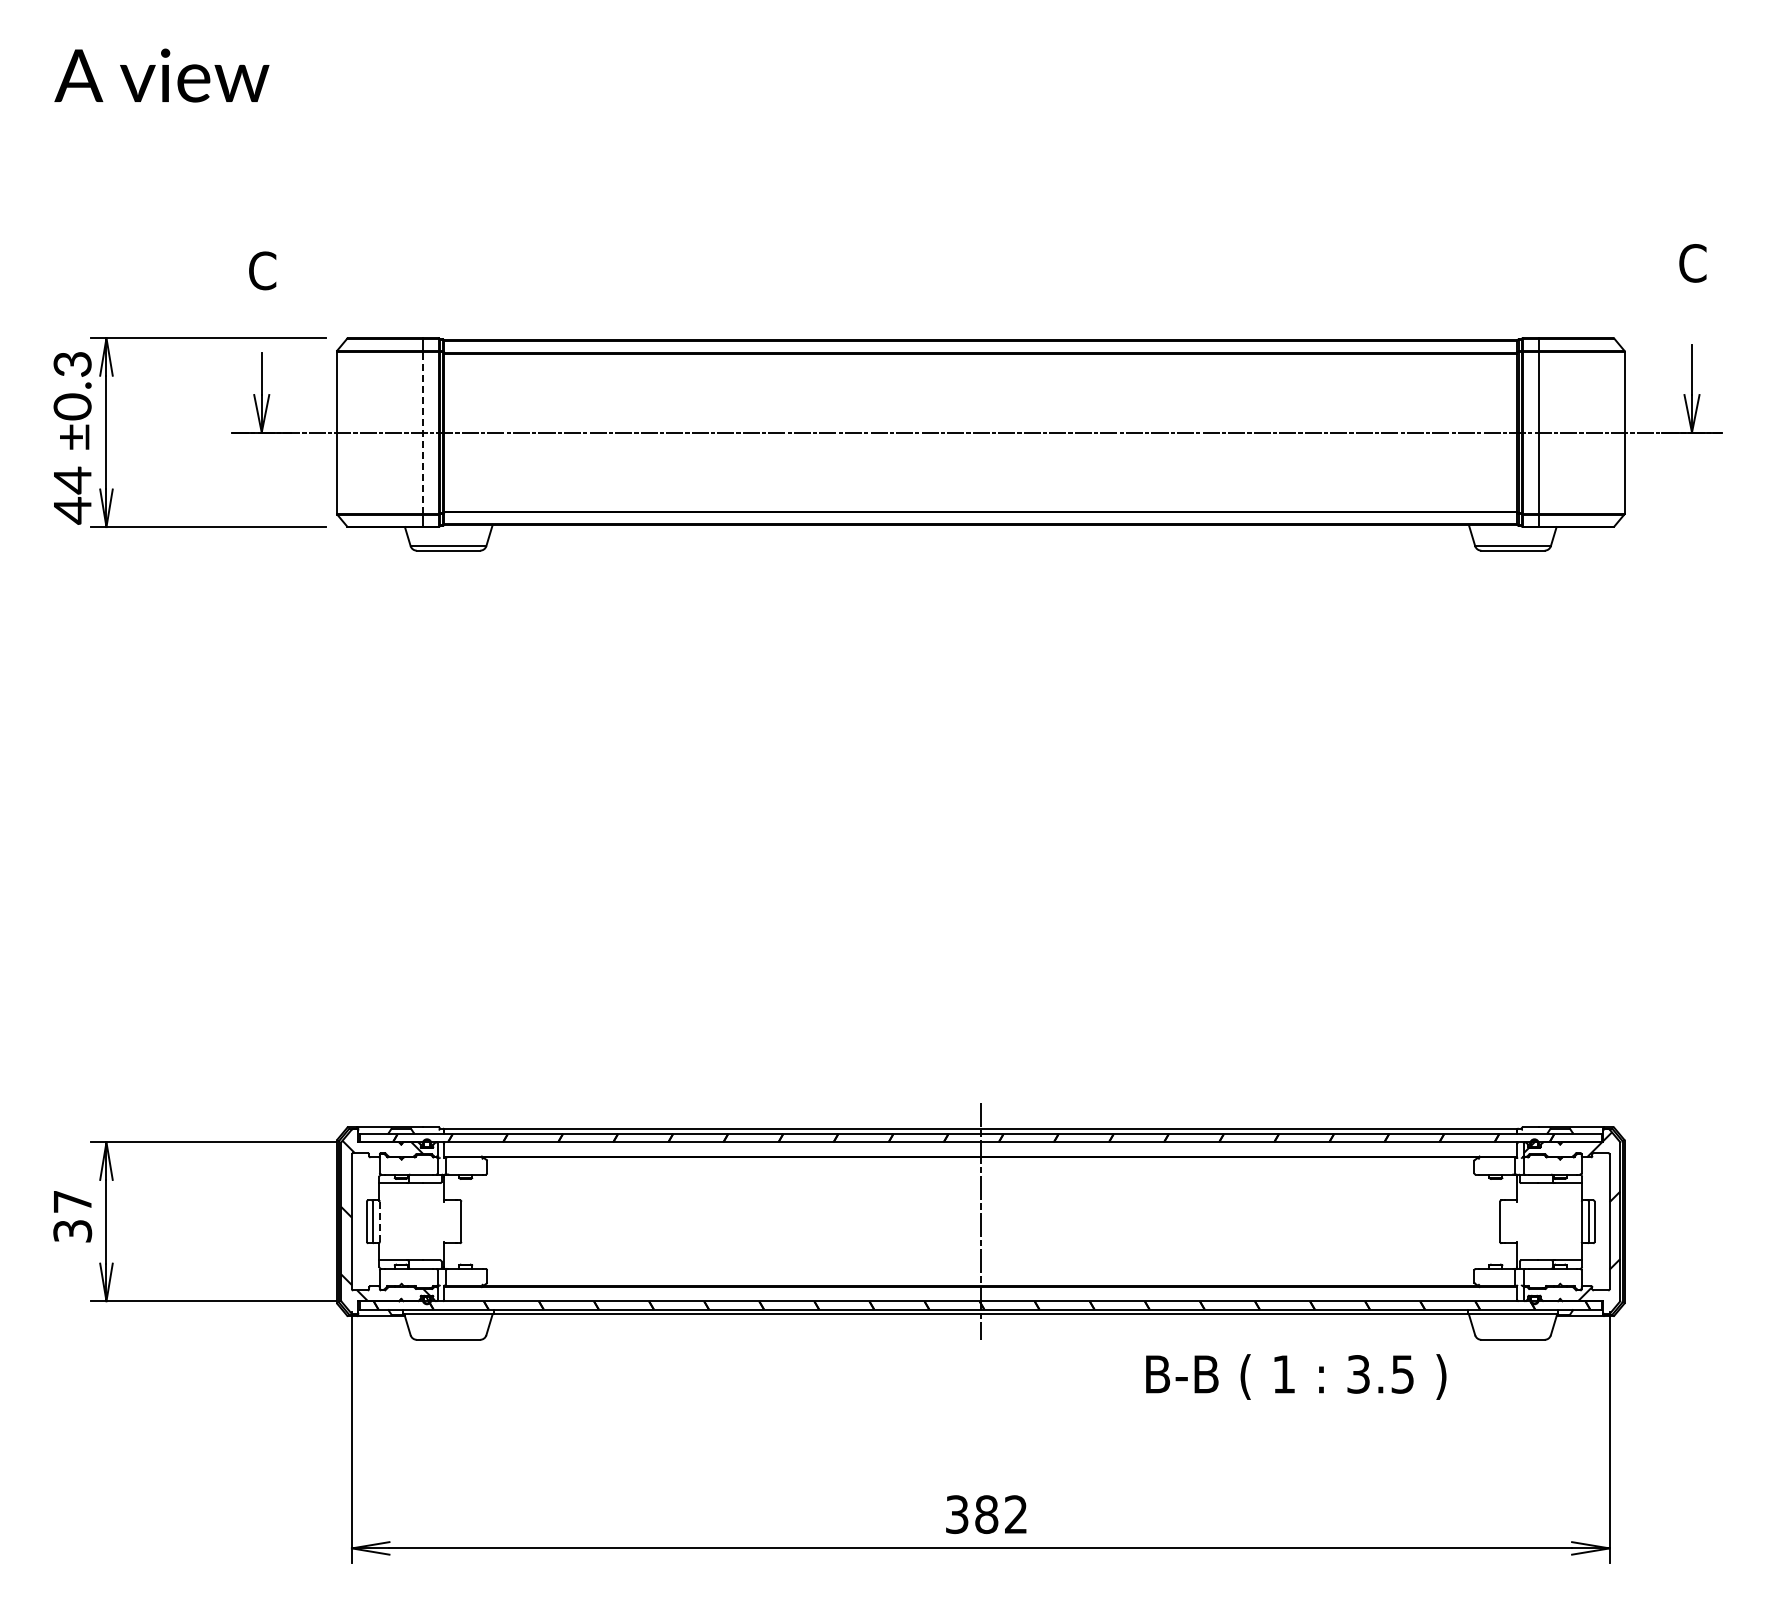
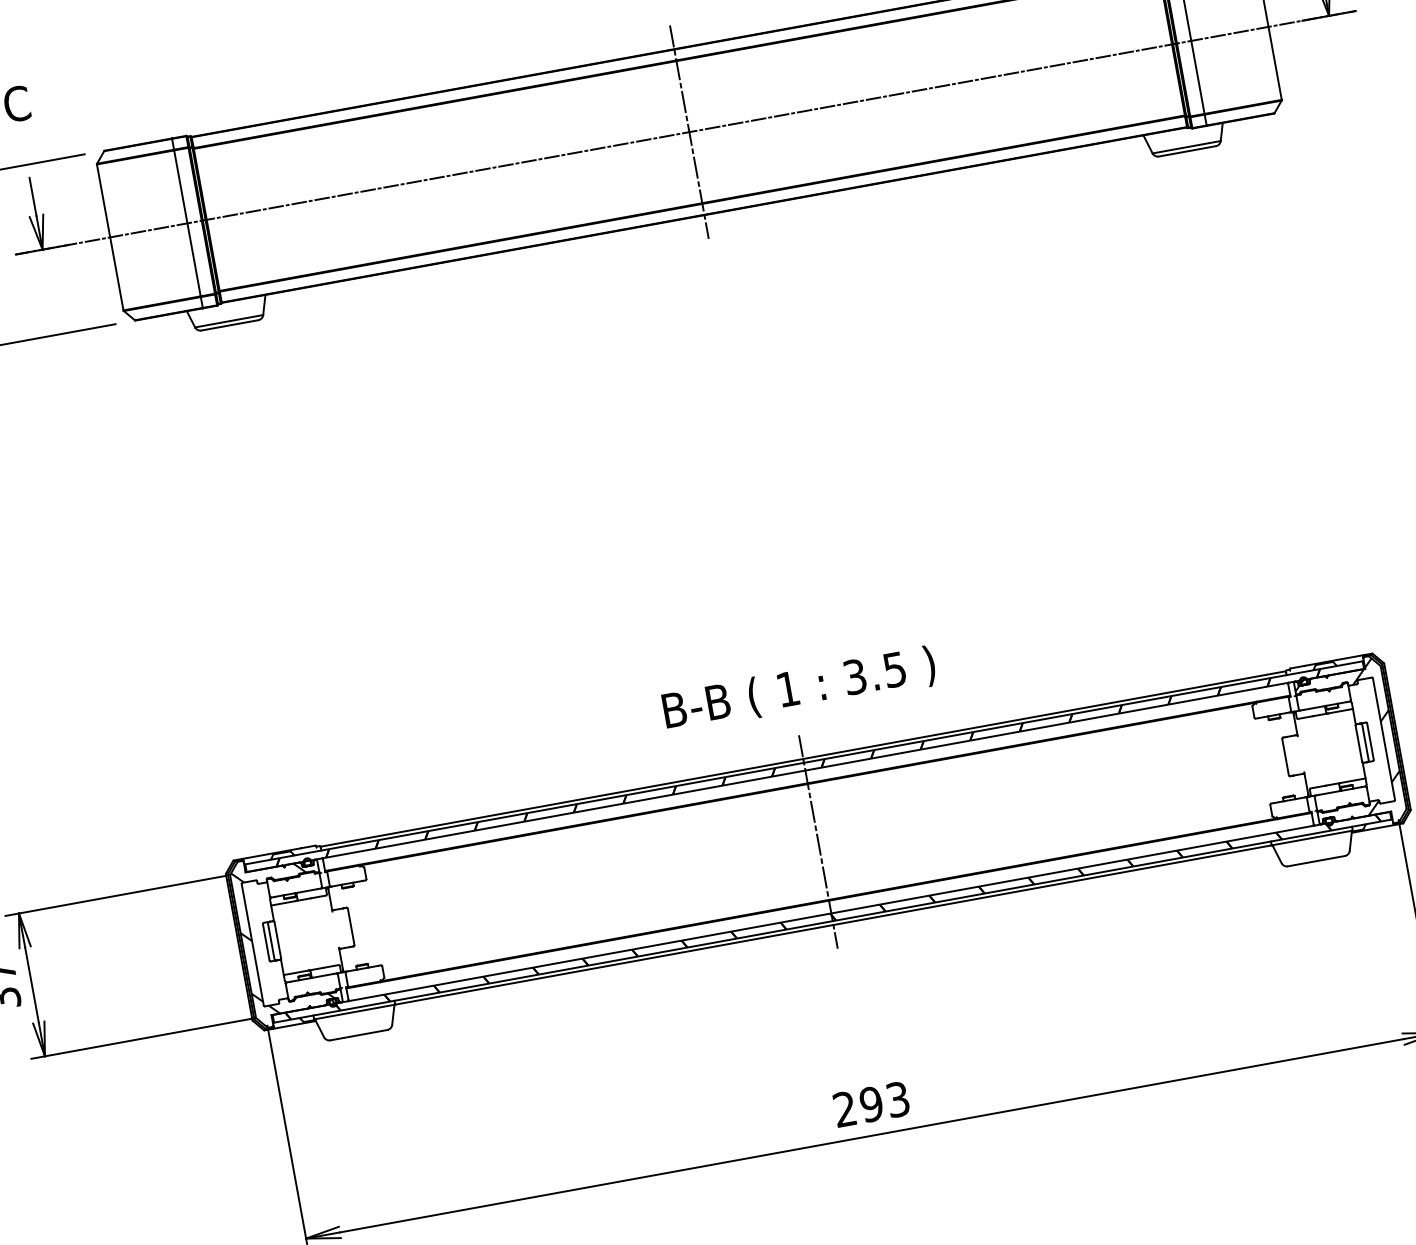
line: (422, 432) -> (187, 223), dashed -> solid
line: (980, 432) -> (689, 132), added
line: (379, 1221) -> (277, 940), dashed -> solid
text: (1296, 1376) -> (799, 689), moved
text: (986, 1514) -> (871, 1104), 382 -> 293

